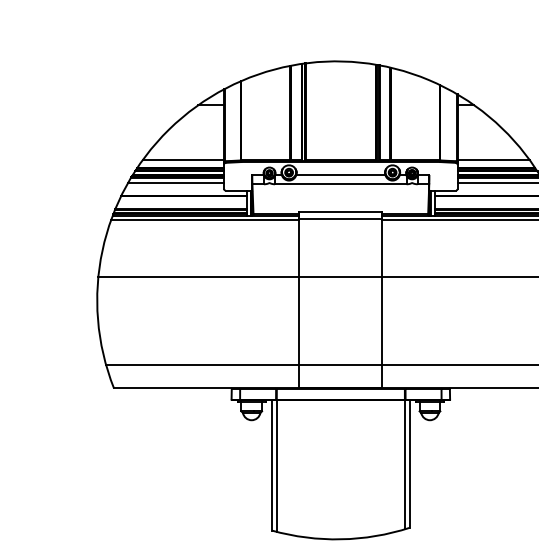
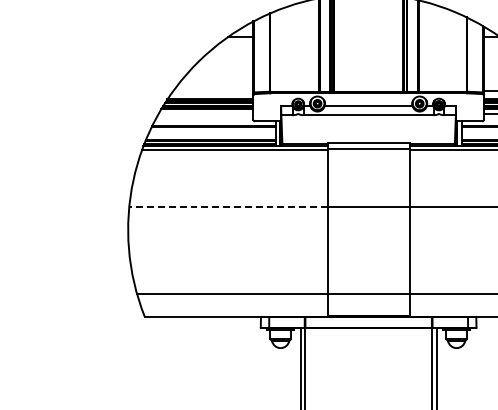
line: (183, 159) -> (213, 90), removed
line: (176, 183) -> (206, 114), removed
line: (198, 276) -> (228, 206), solid -> dashed

